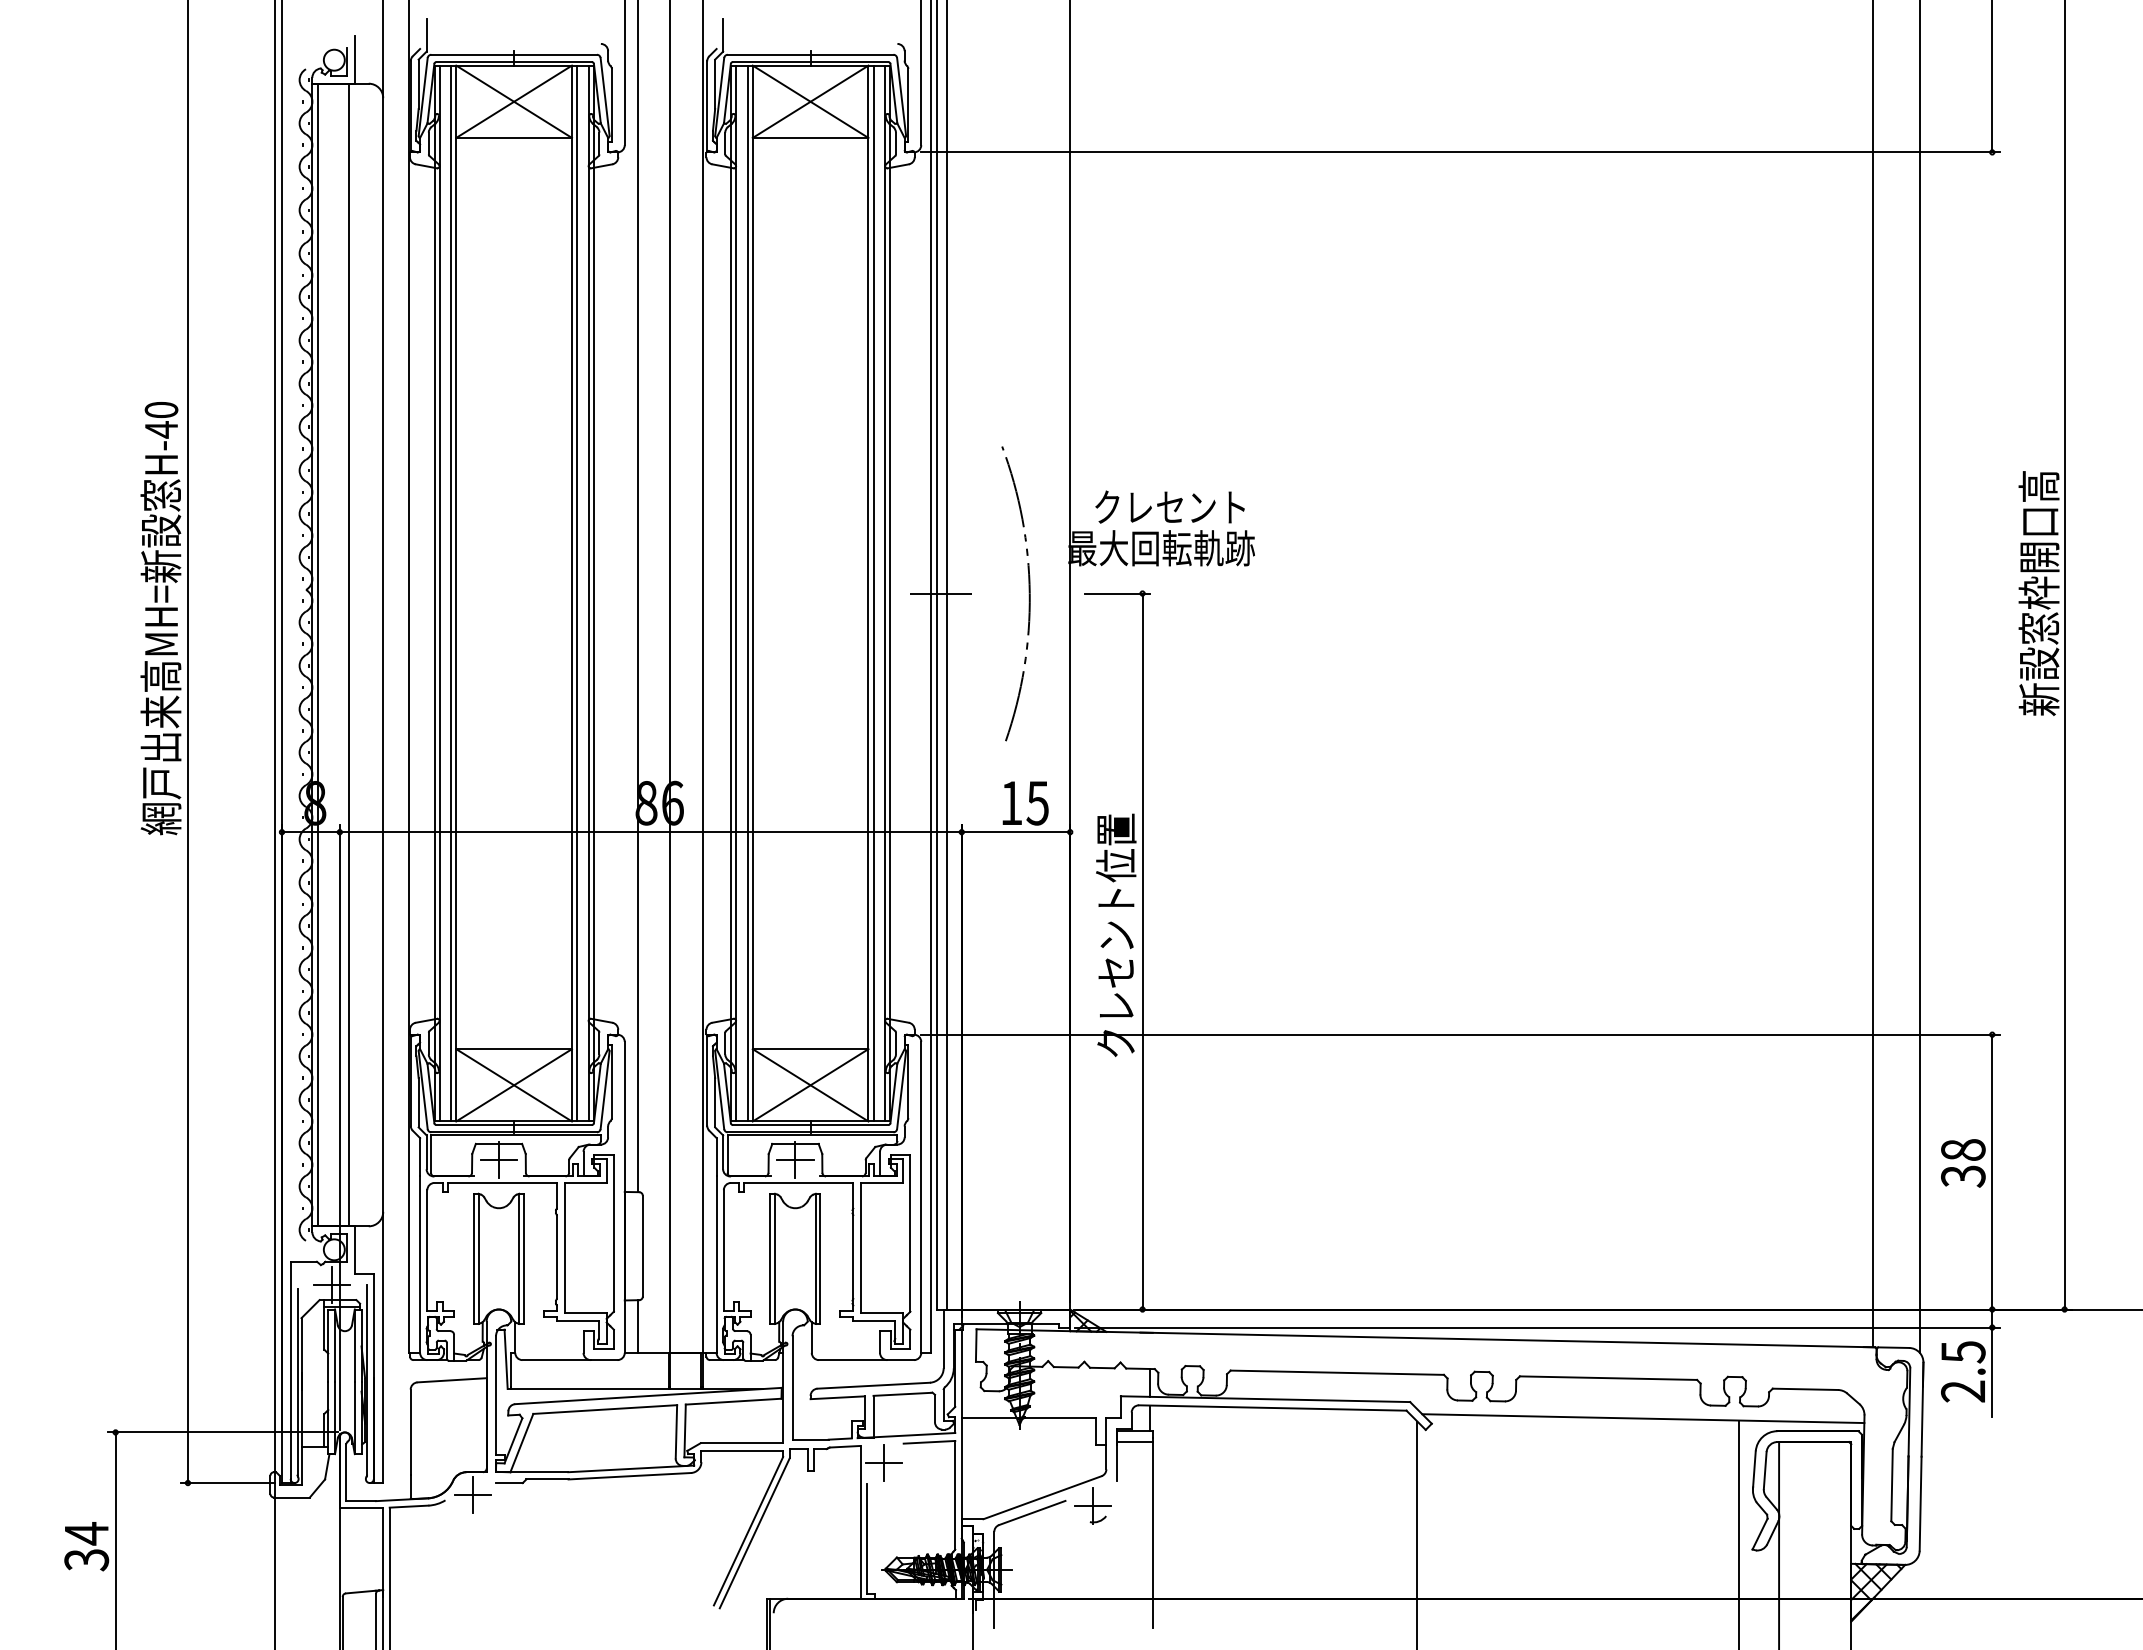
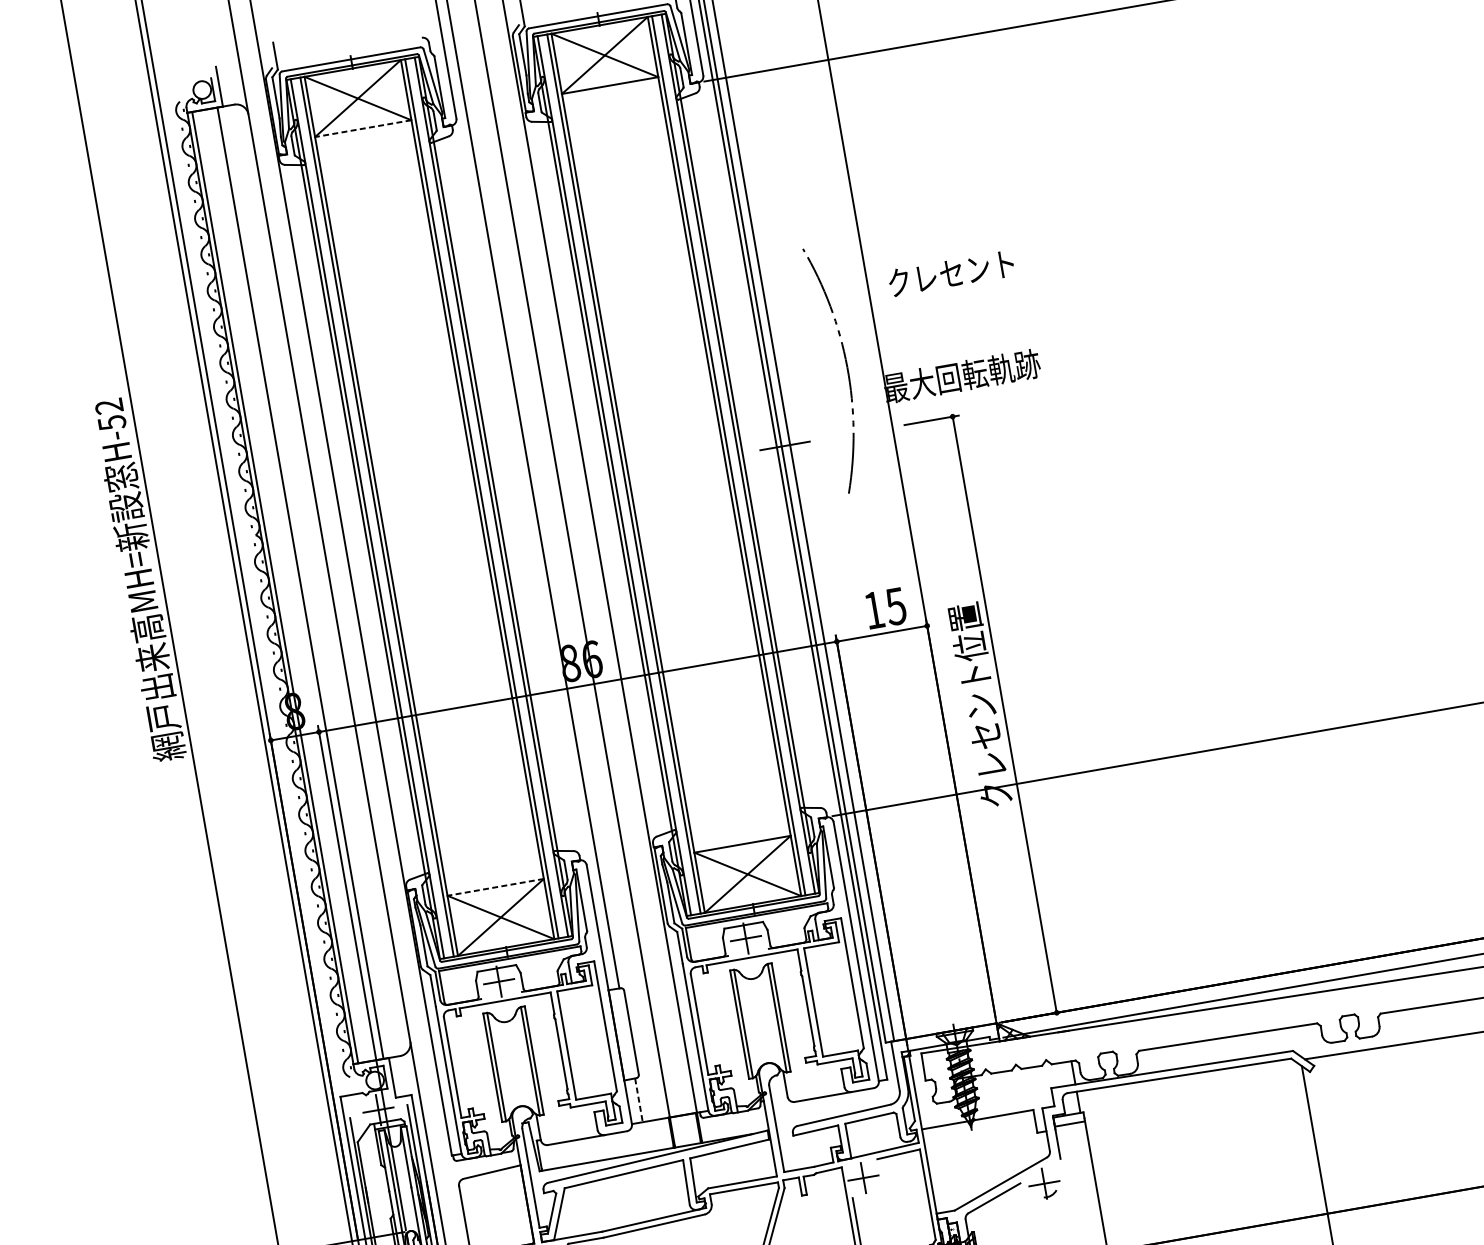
line: (514, 137) -> (363, 128), solid -> dashed
text: (161, 420) -> (110, 415), H-40 -> H-52
text: (1169, 506) -> (950, 272), moved
arc: (1028, 593) -> (846, 367), moved
line: (514, 1049) -> (496, 887), solid -> dashed
line: (637, 1327) -> (638, 1101), solid -> dashed

